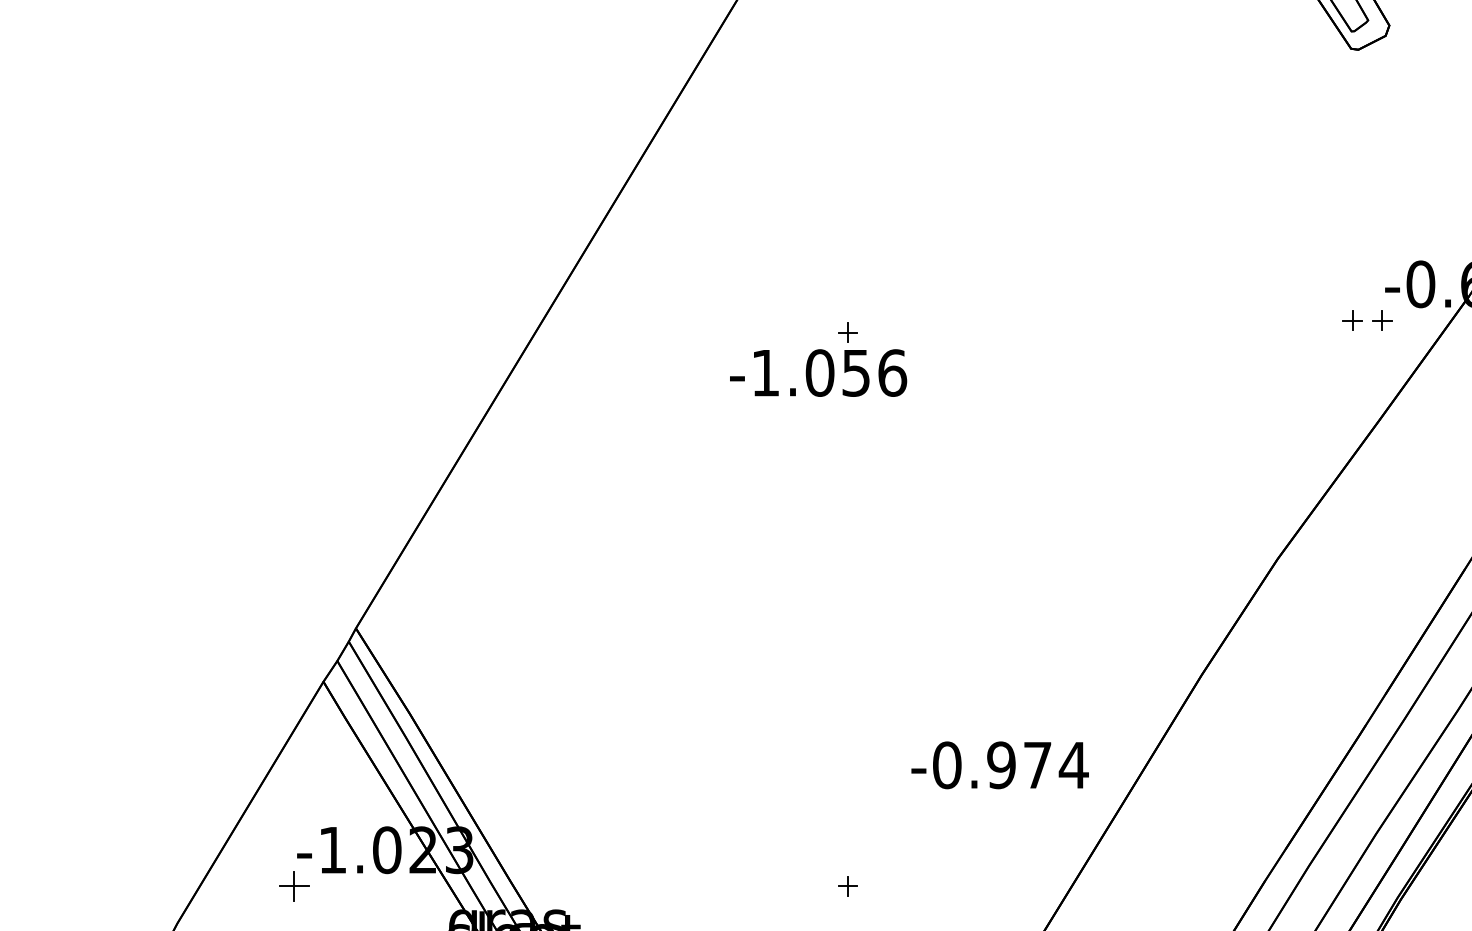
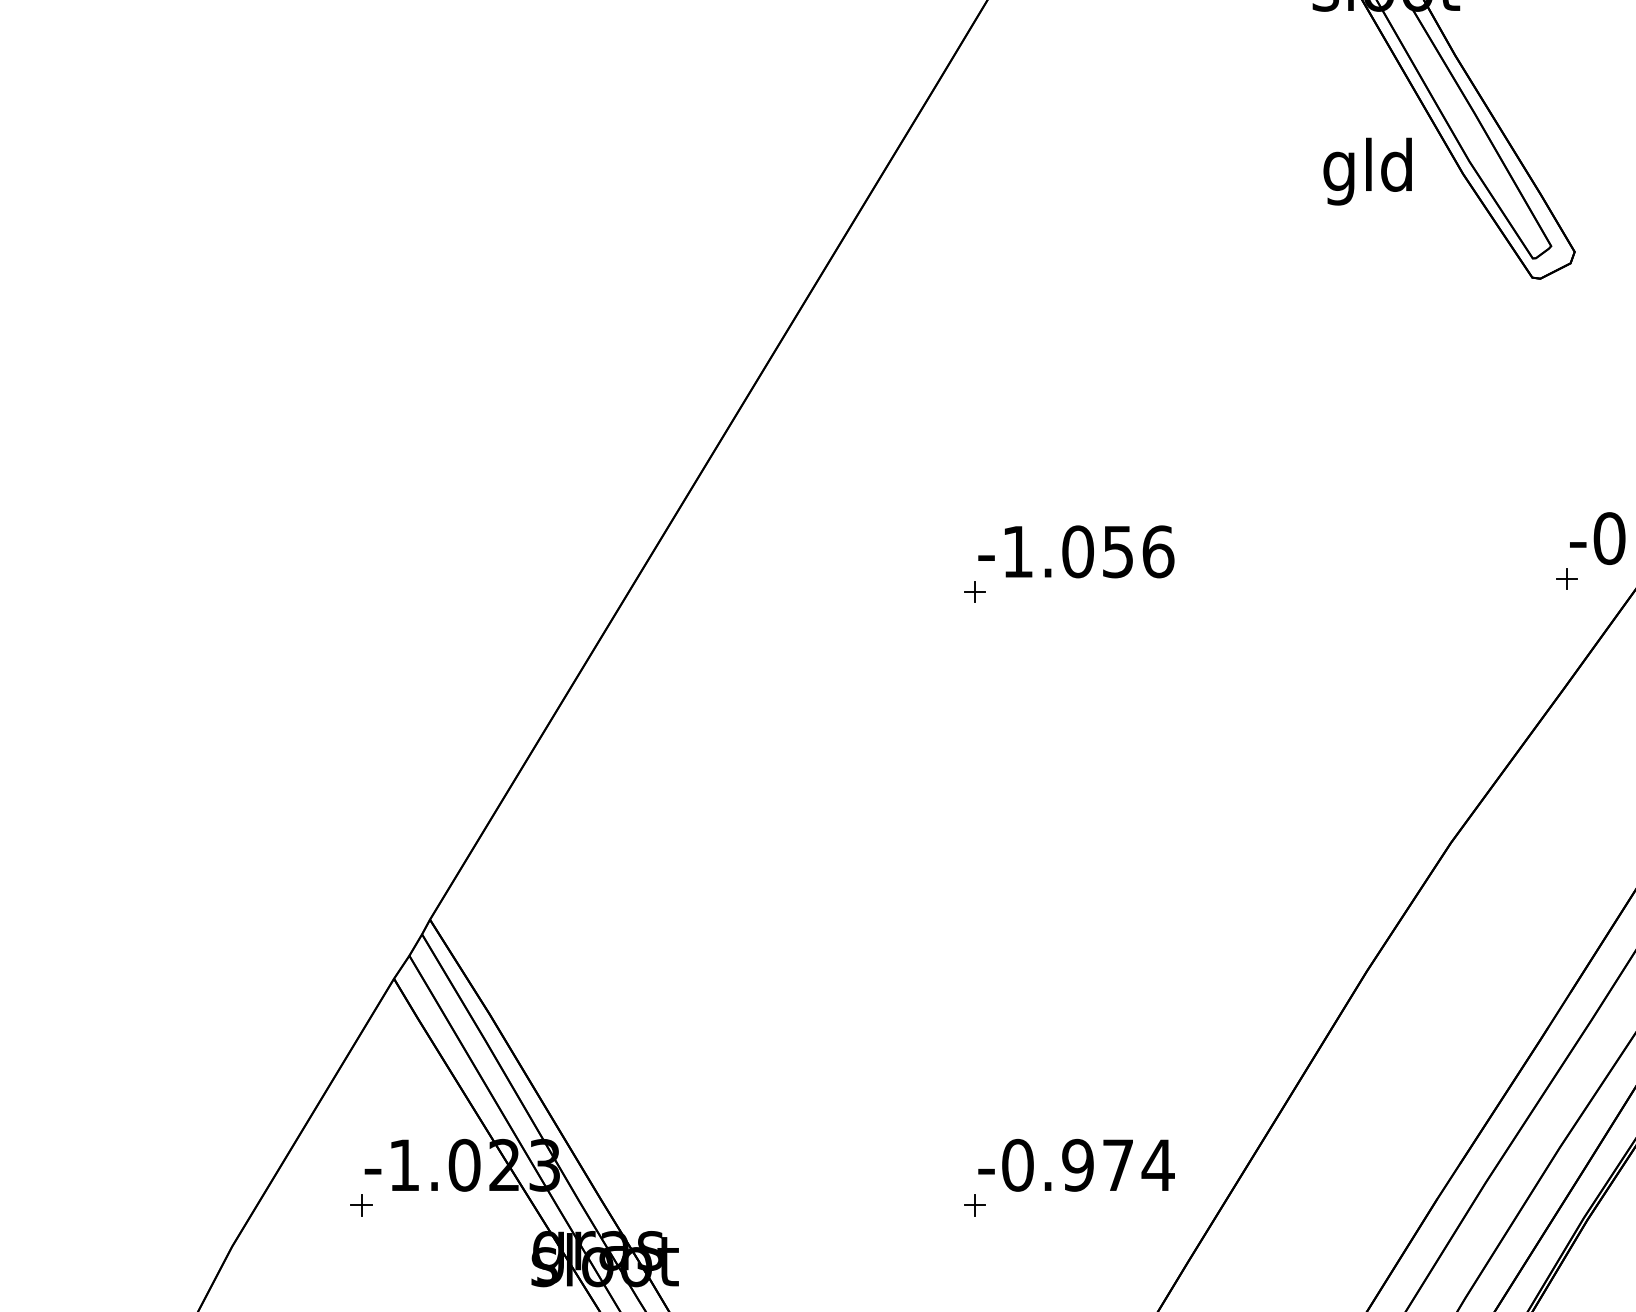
part: (1352, 320) -> (1533, 578), removed
text: (818, 372) -> (1076, 551), moved
text: (1000, 764) -> (1076, 1164), moved
part: (294, 886) -> (361, 1205), size x0.62

